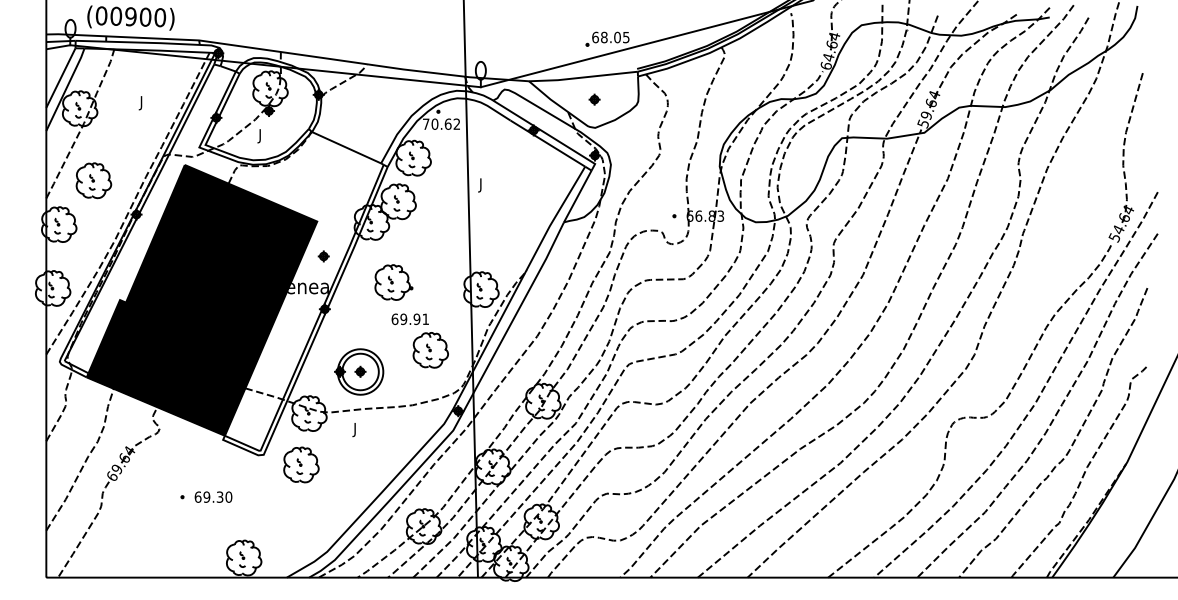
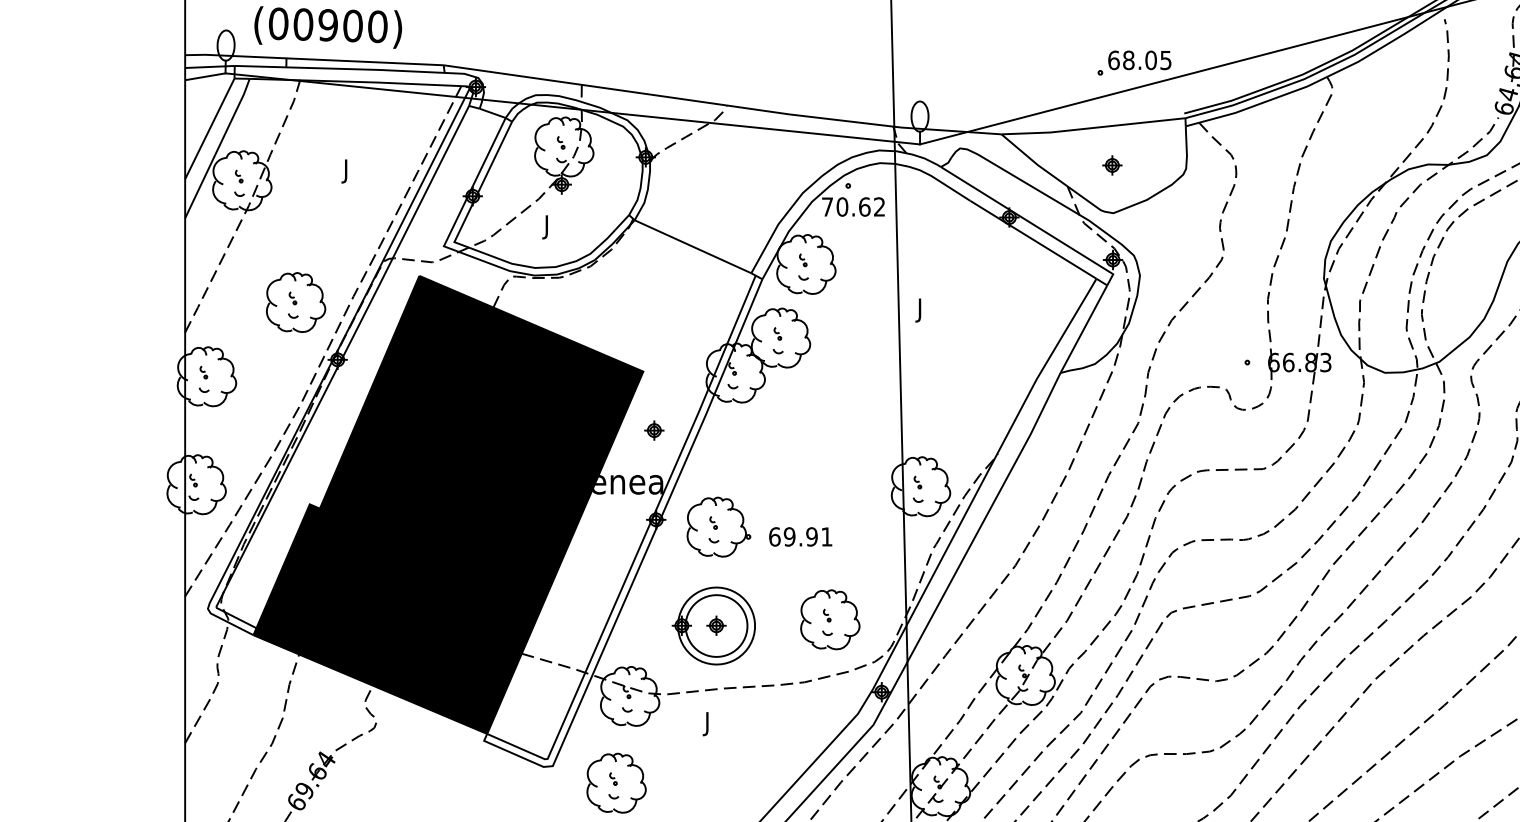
part: (93, 180) -> (295, 302), moved
part: (393, 282) -> (718, 527), moved
part: (430, 350) -> (829, 620), moved

